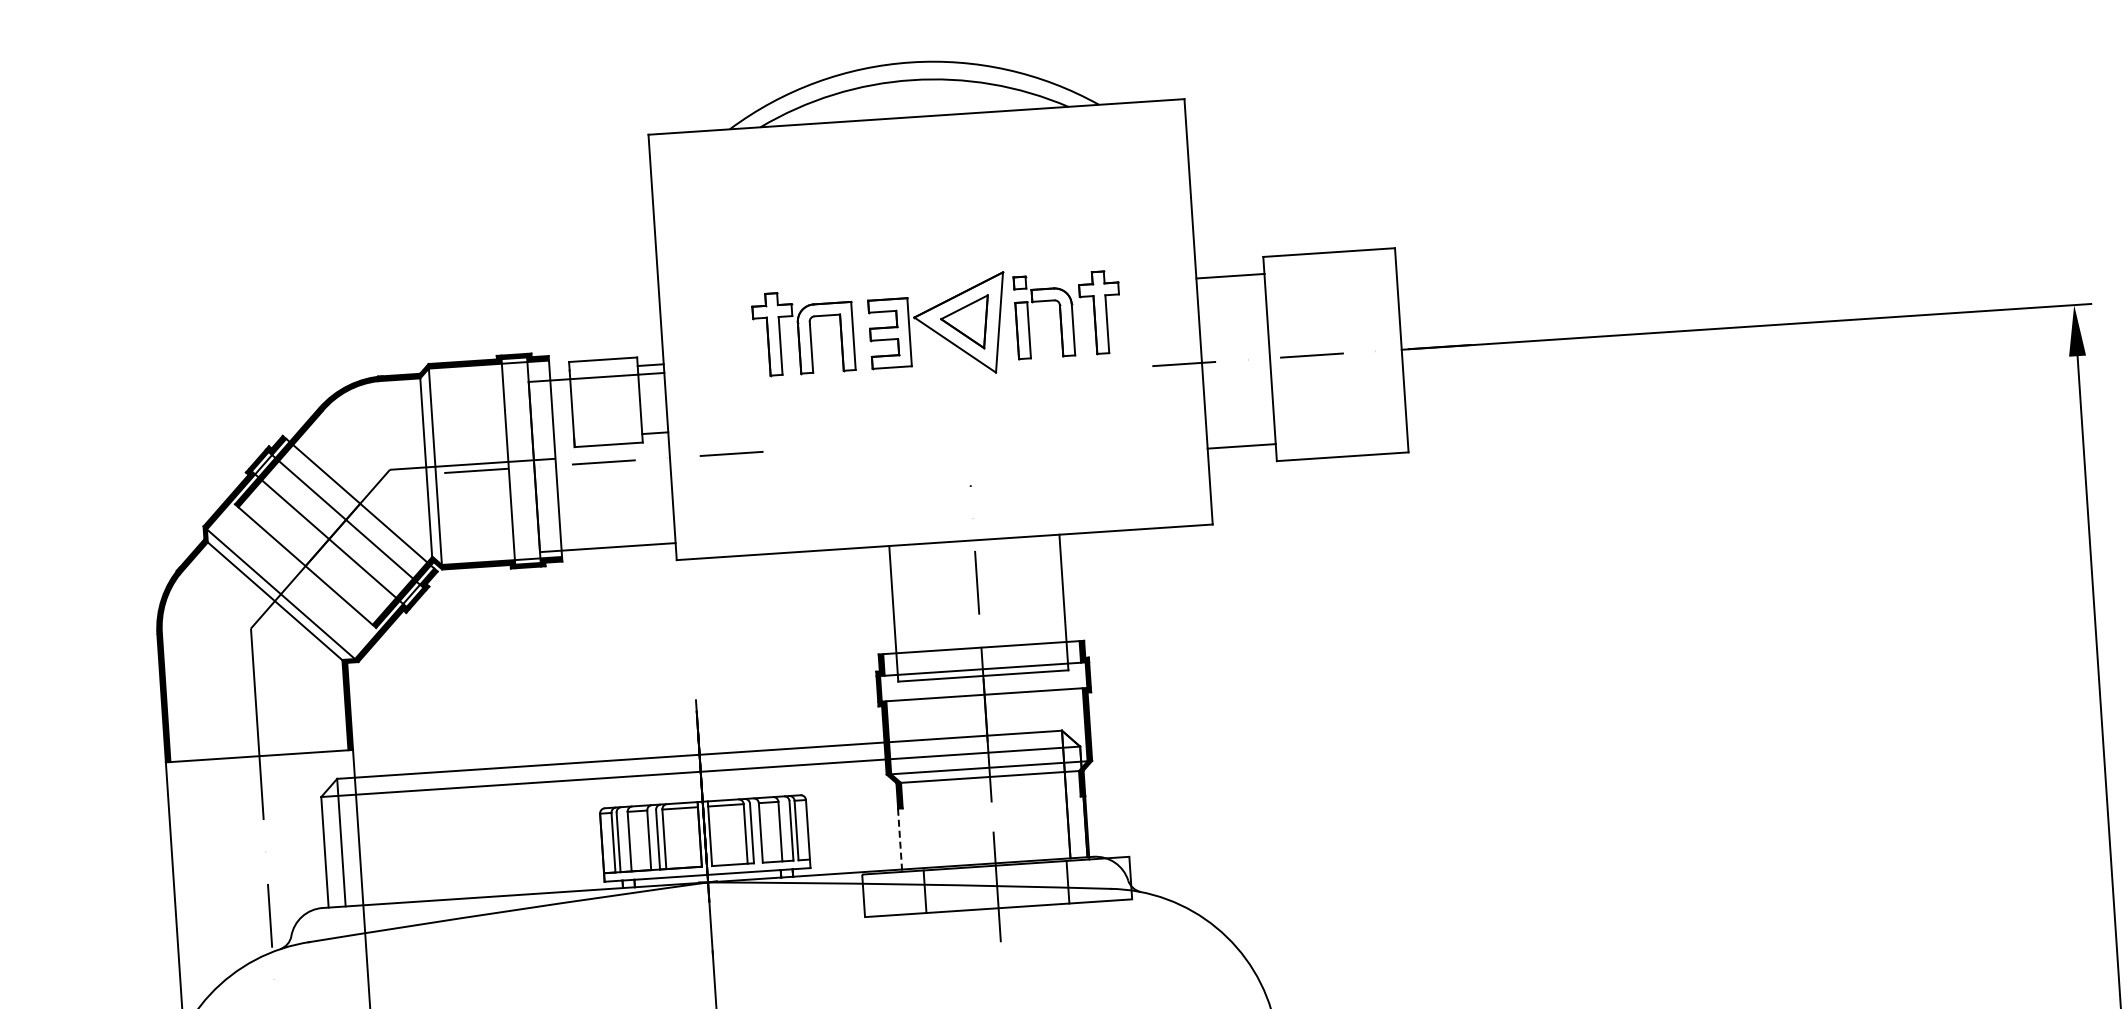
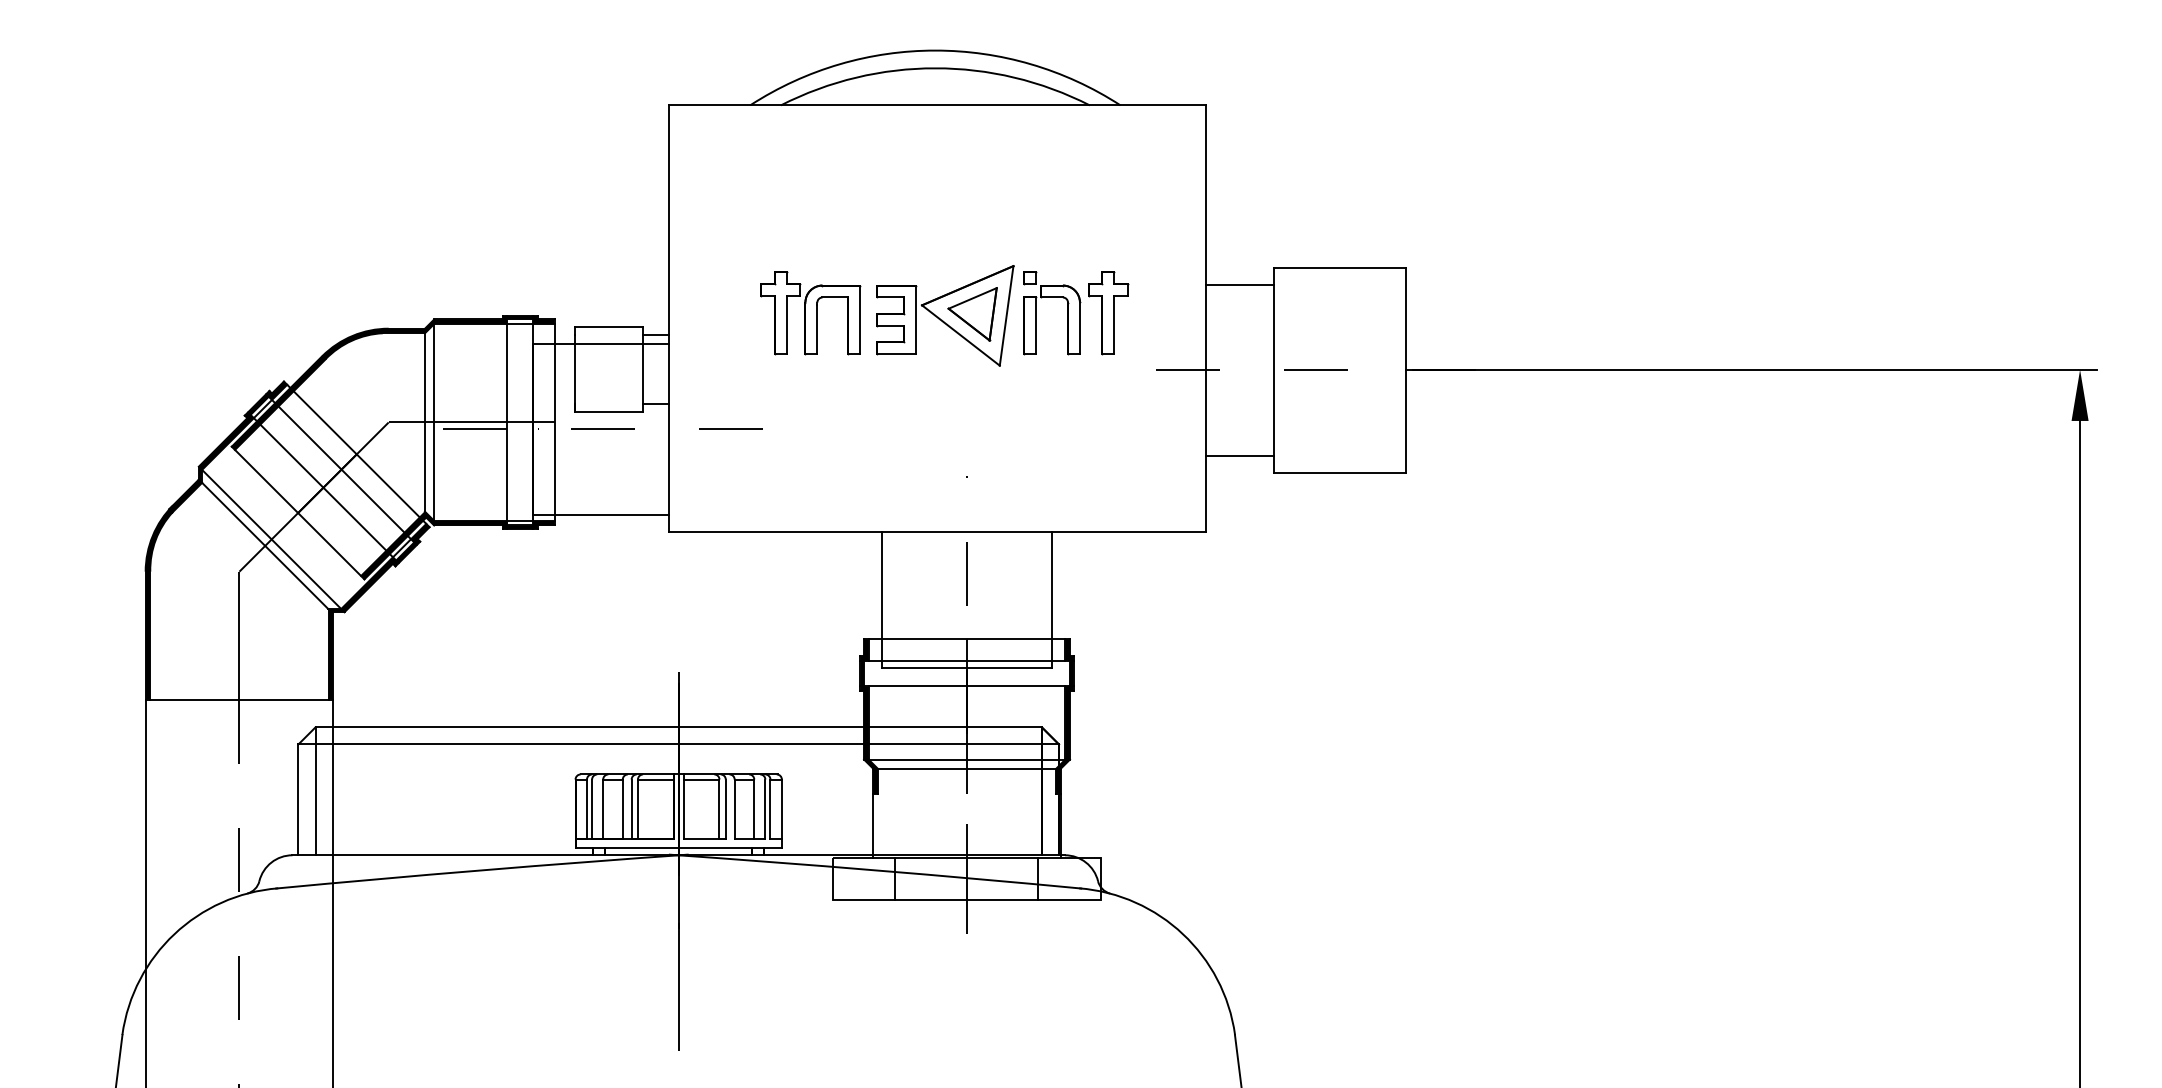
line: (900, 840) -> (873, 826), dashed -> solid

